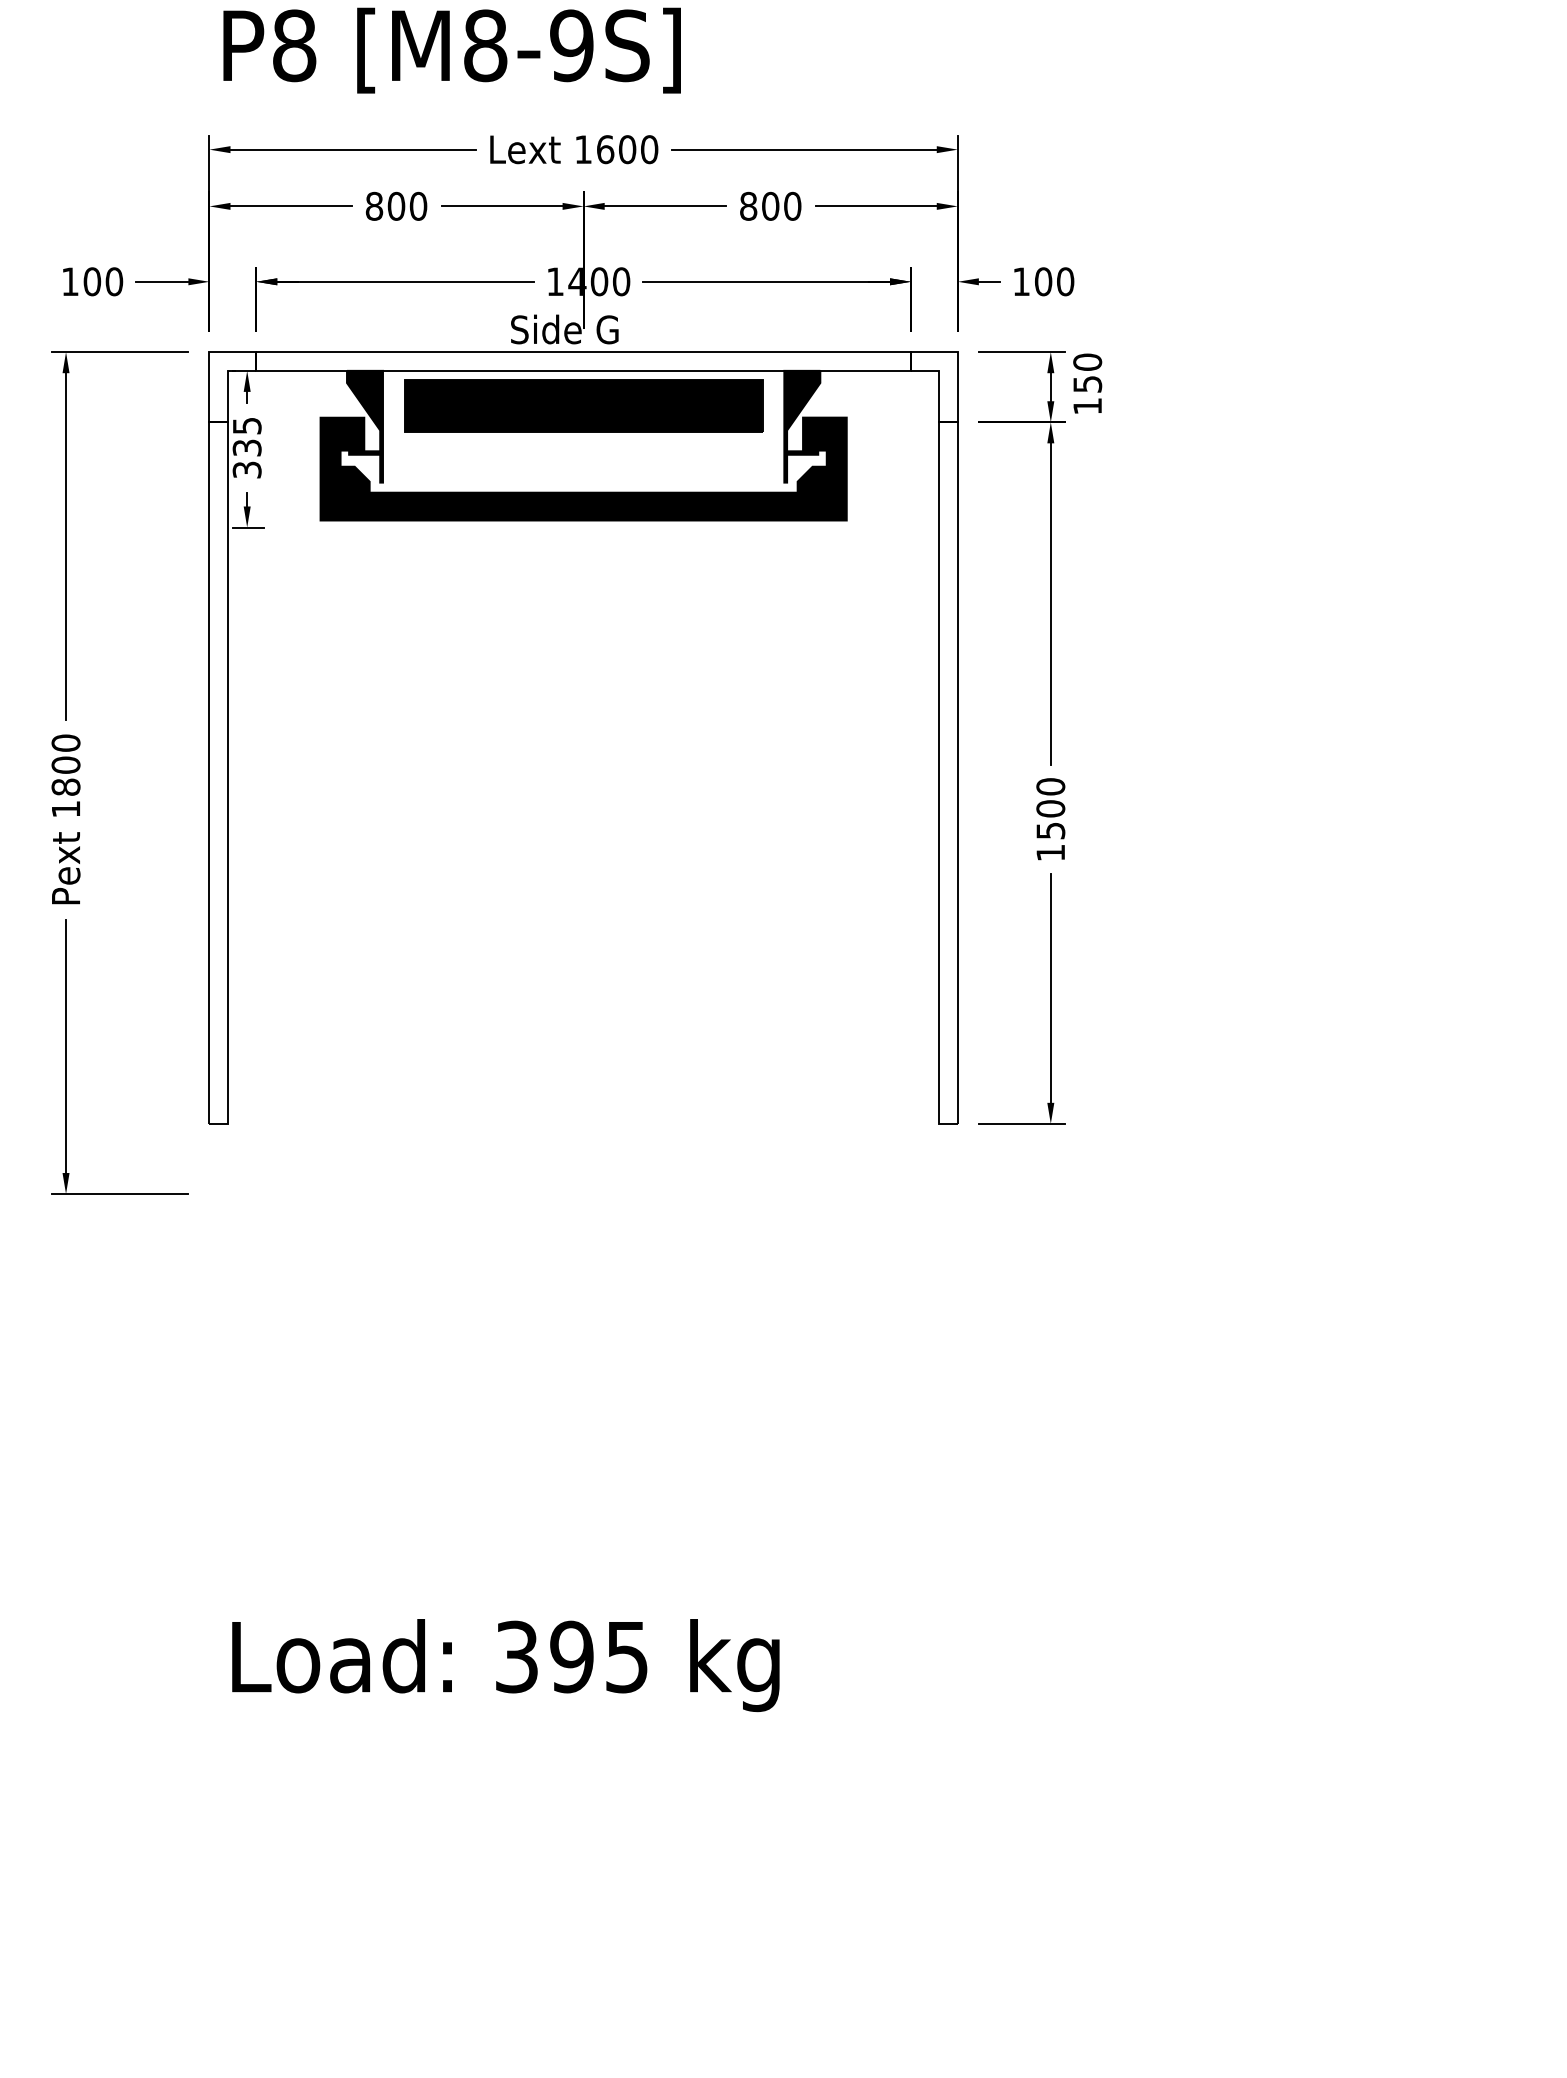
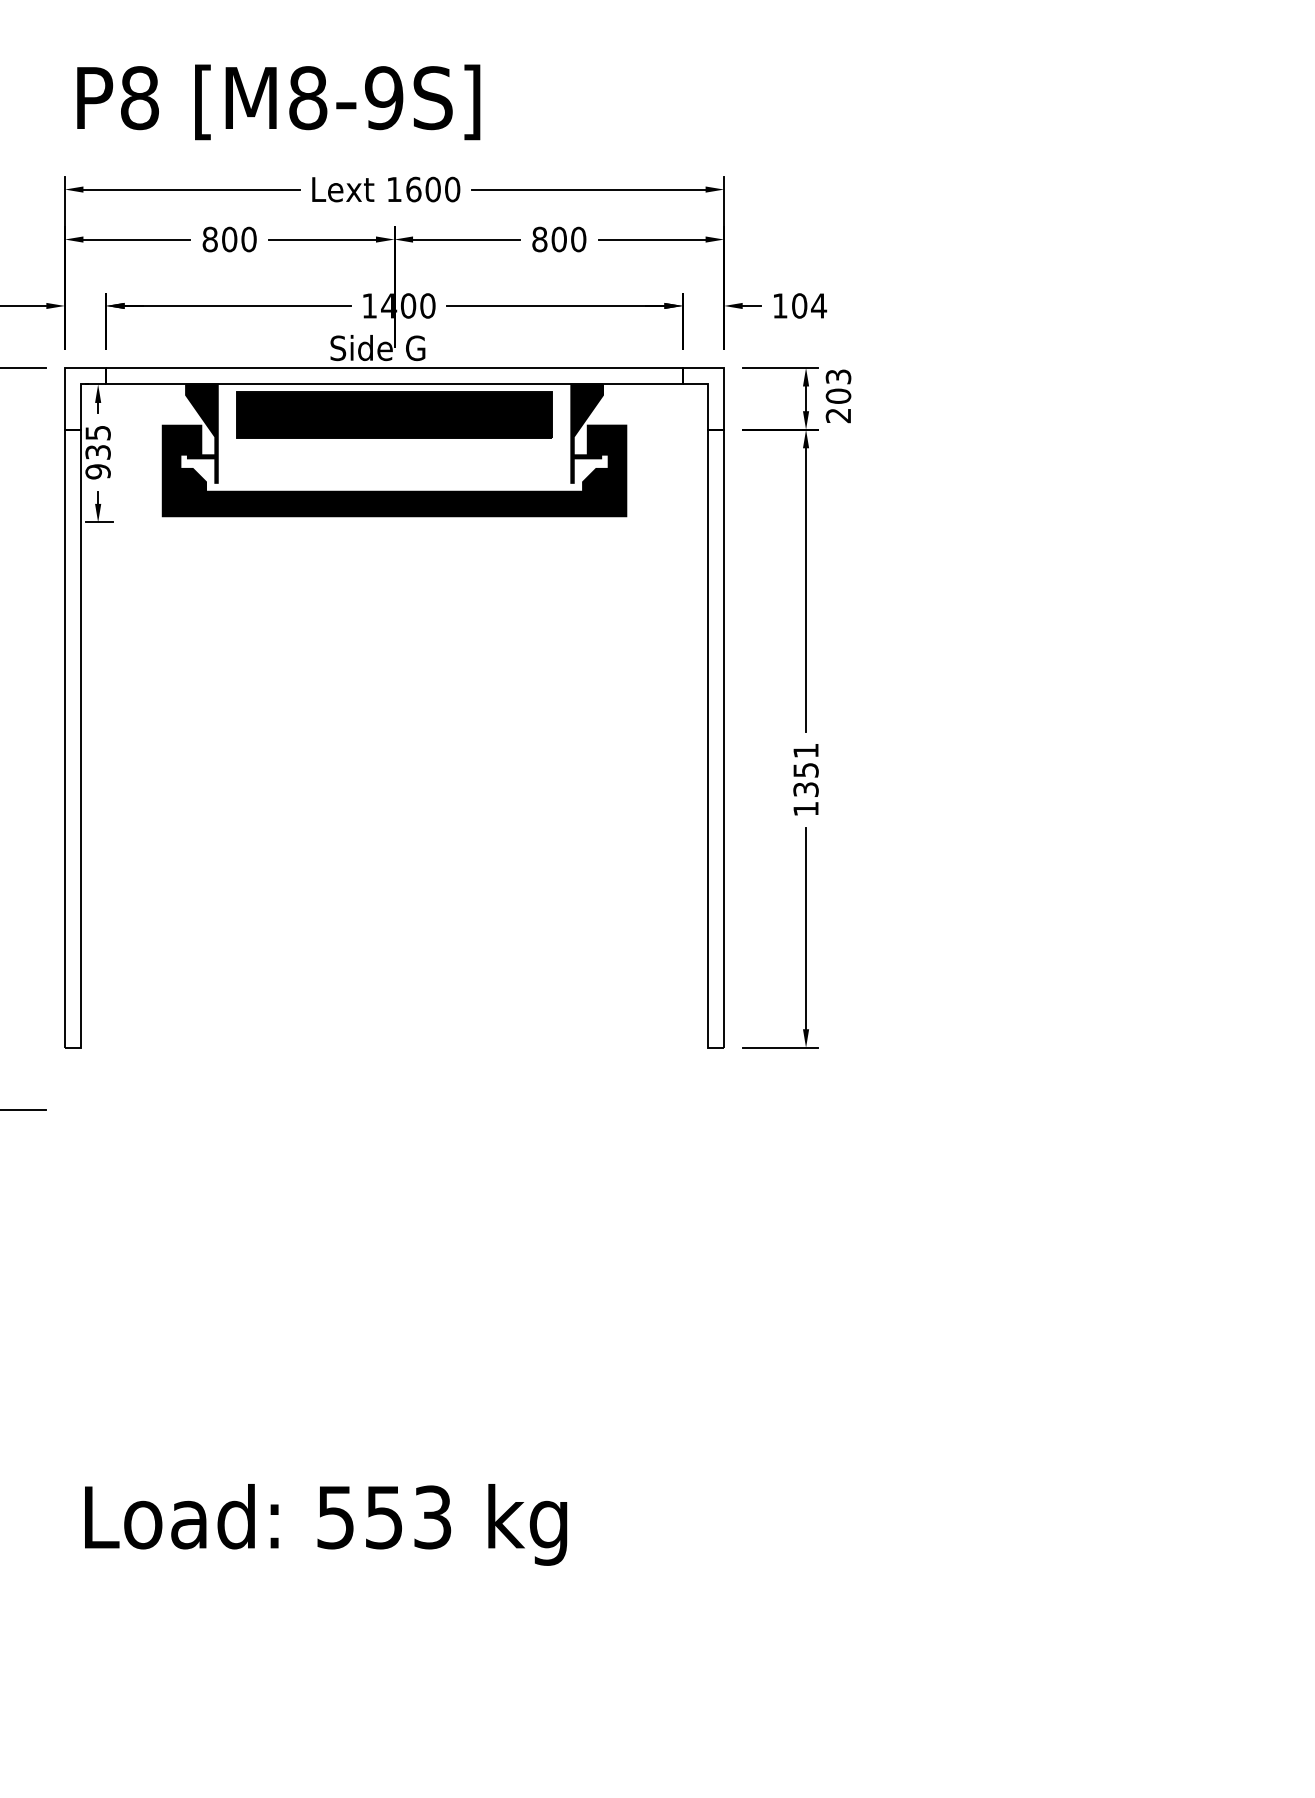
text: (1065, 281) -> (818, 305), 100 -> 104
text: (1087, 383) -> (838, 395), 150 -> 203
text: (246, 469) -> (97, 471), 335 -> 935
text: (1050, 808) -> (805, 769), 1500 -> 1351
text: (571, 1656) -> (383, 1516), 395 -> 553

